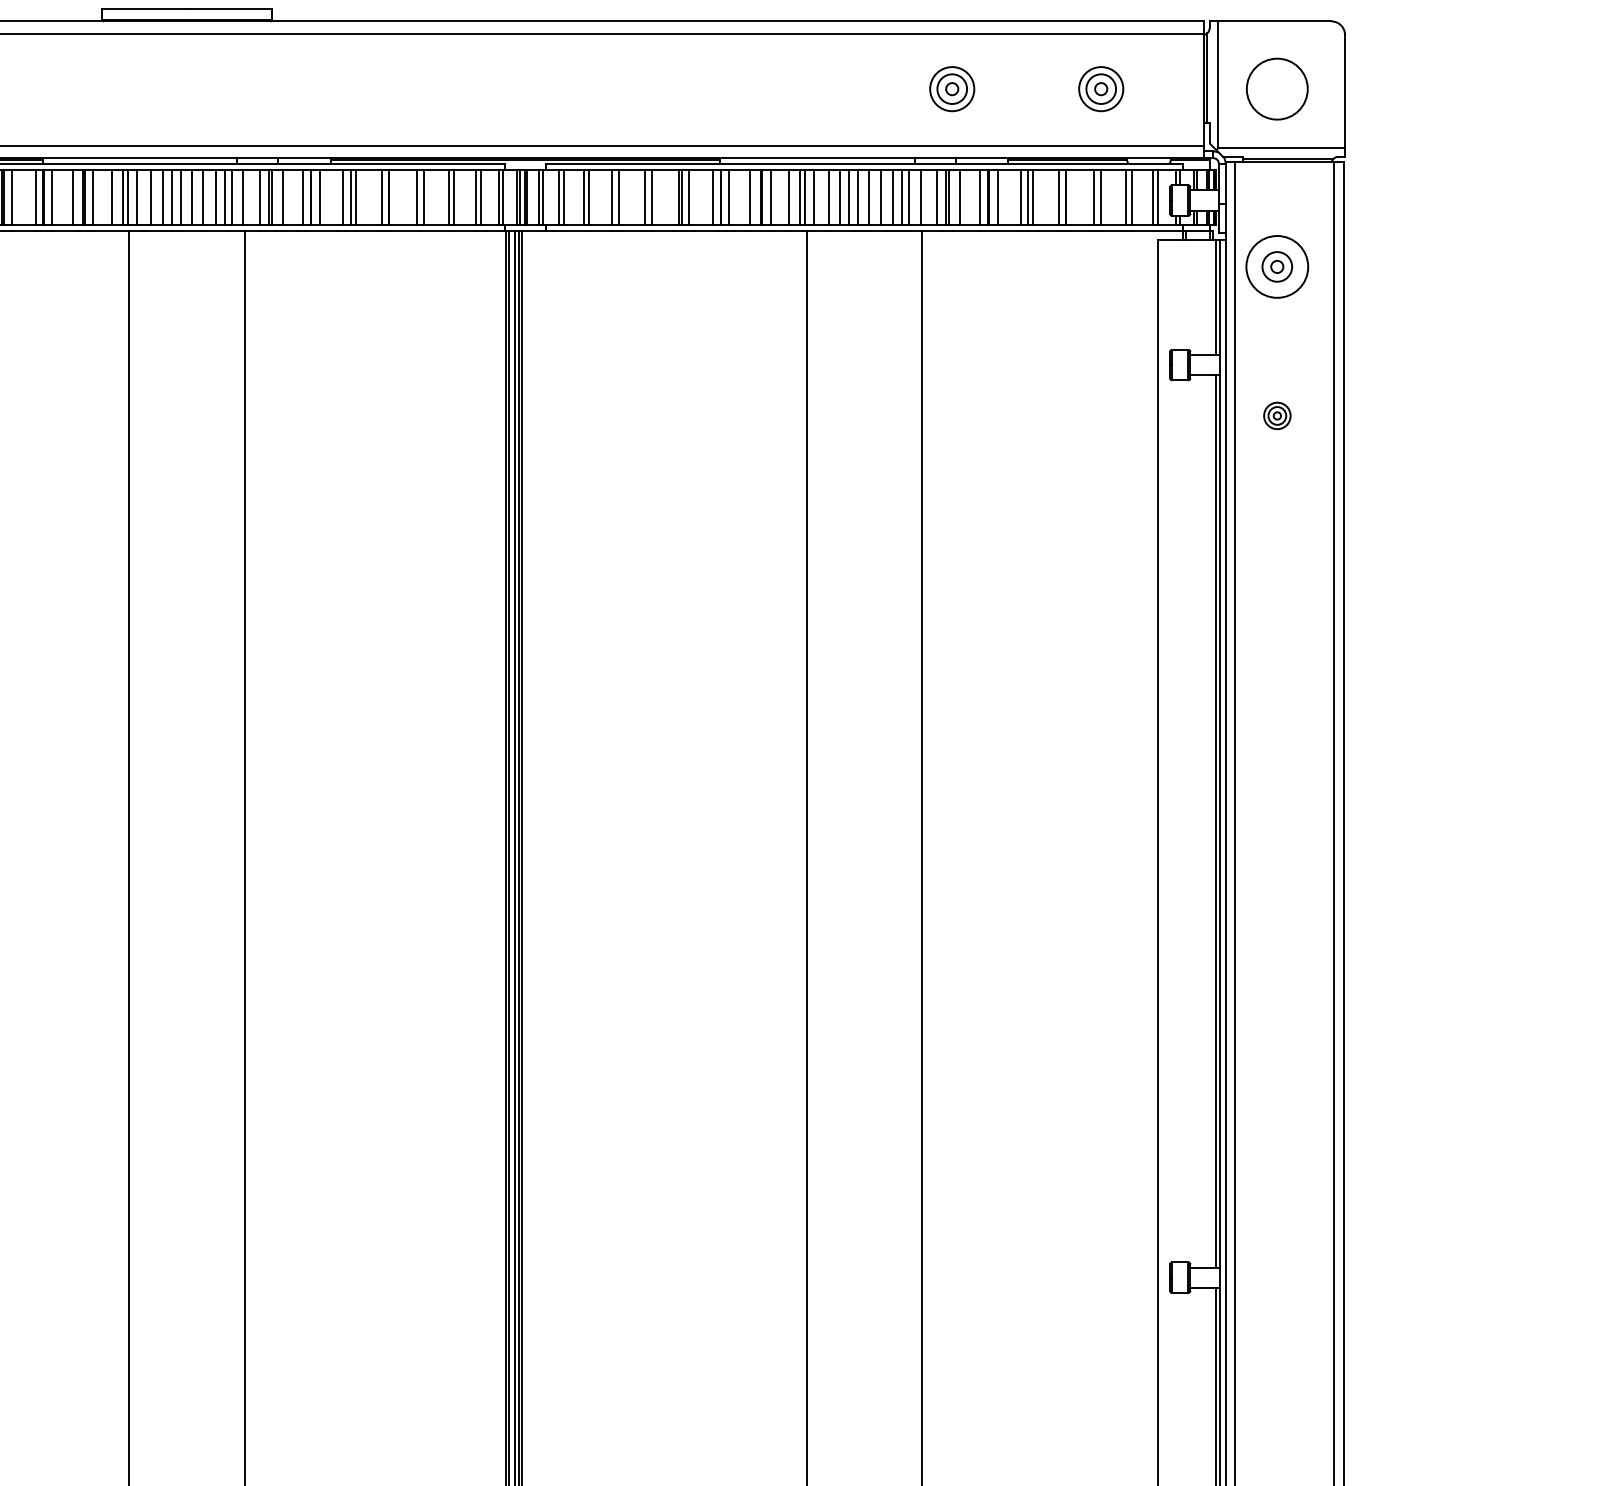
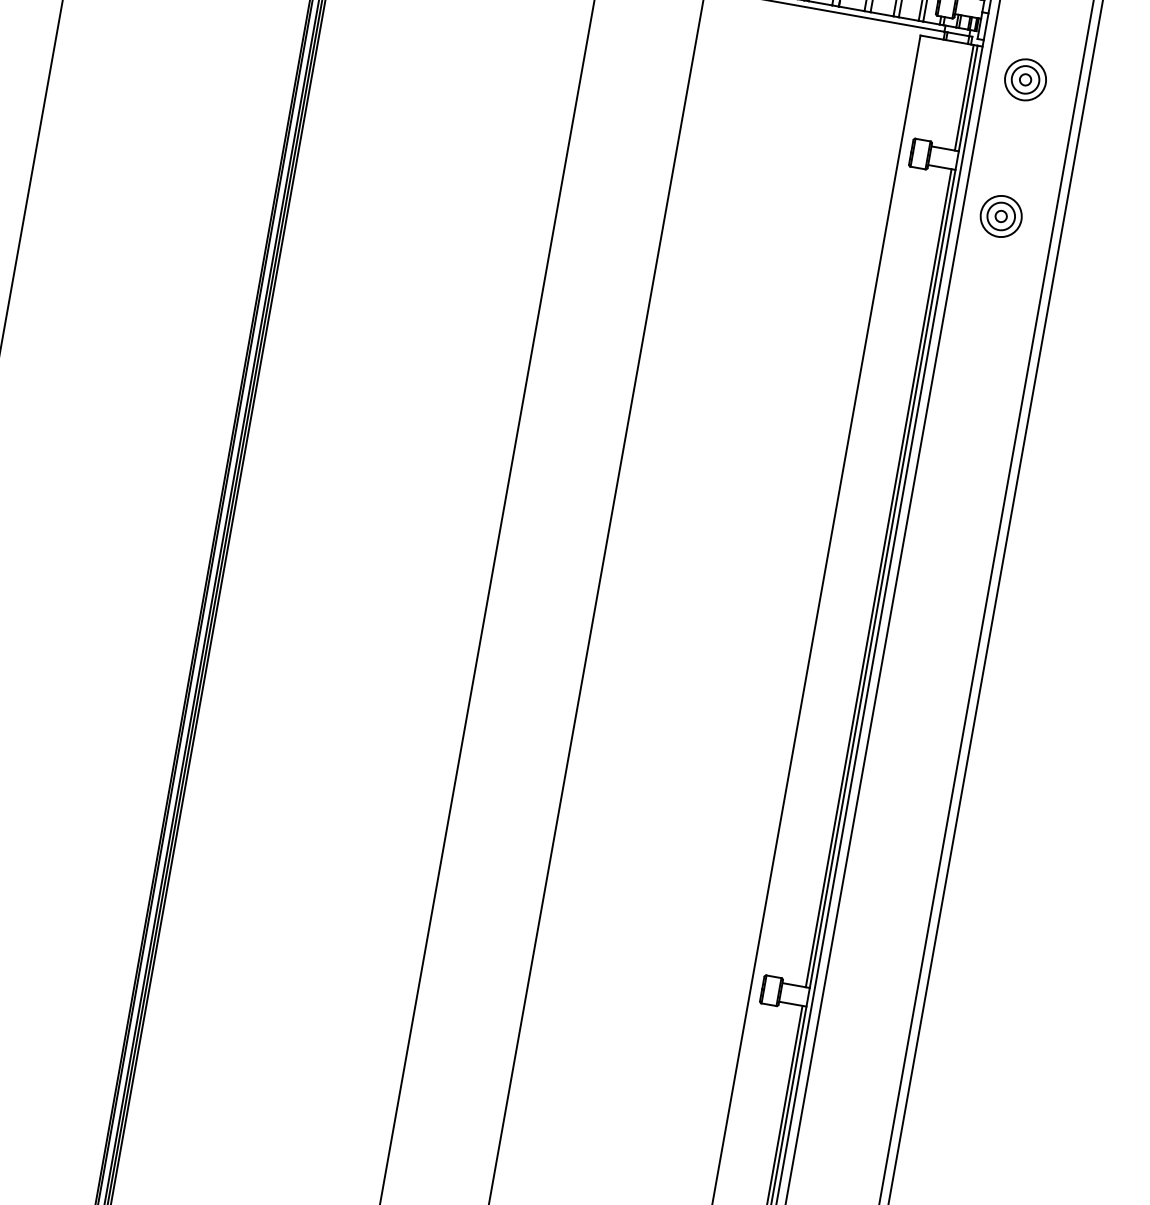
circle: (1277, 266) -> (1025, 79), size x0.71
part: (1277, 415) -> (1001, 216), size x1.67

